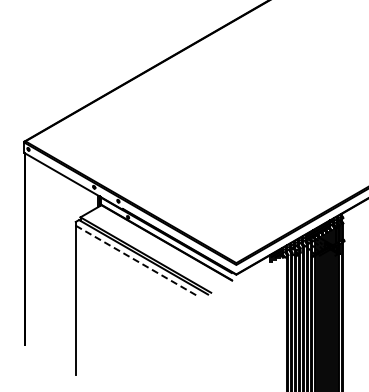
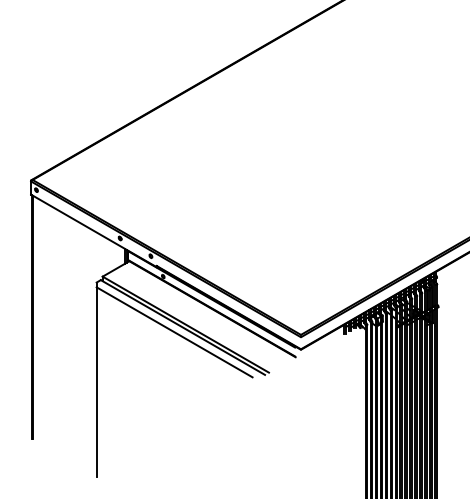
line: (137, 261) -> (175, 332), dashed -> solid

